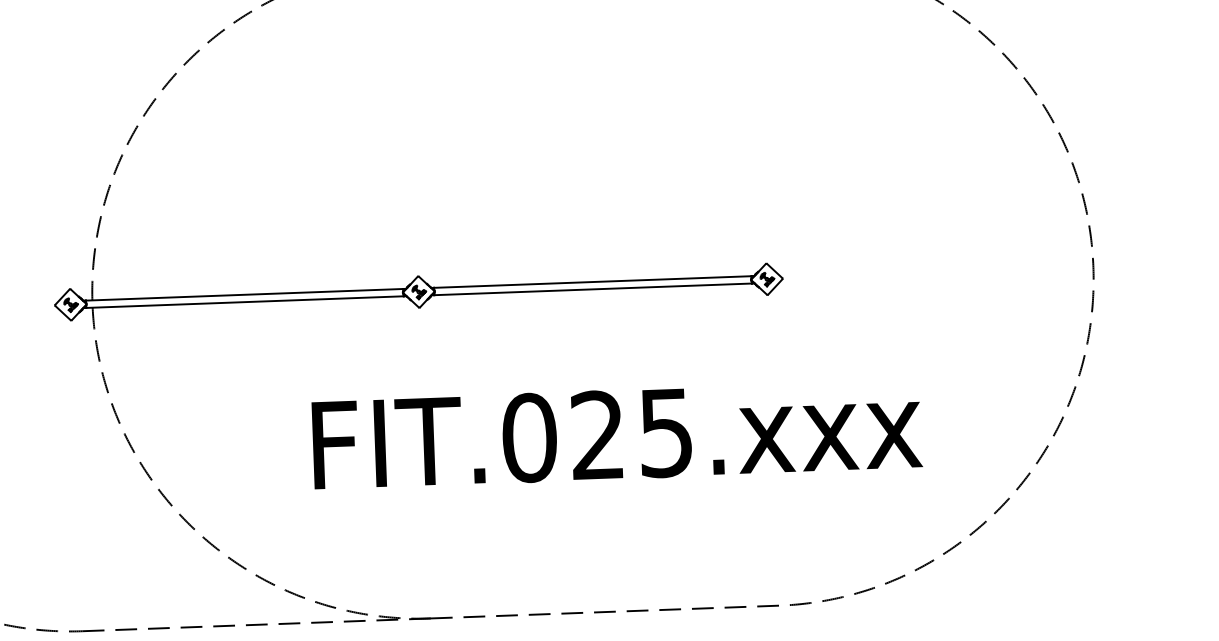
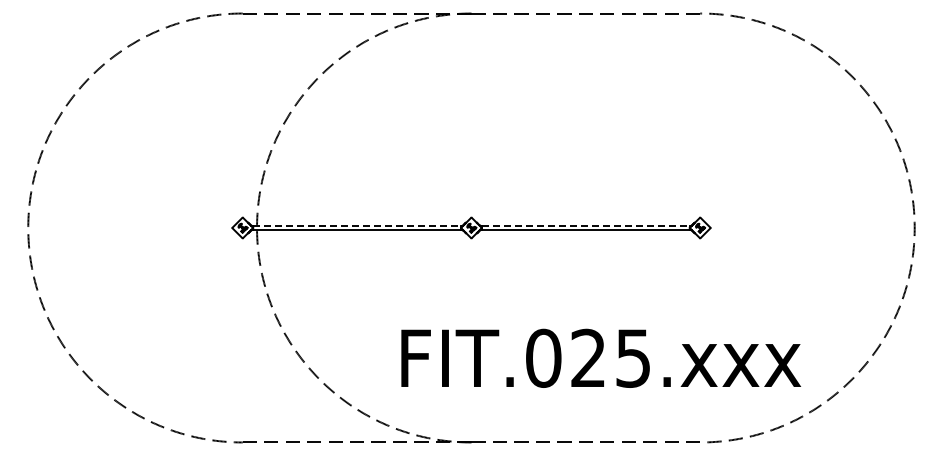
line: (593, 281) -> (586, 225), solid -> dashed
line: (245, 294) -> (357, 225), solid -> dashed
text: (617, 433) -> (601, 357), moved

